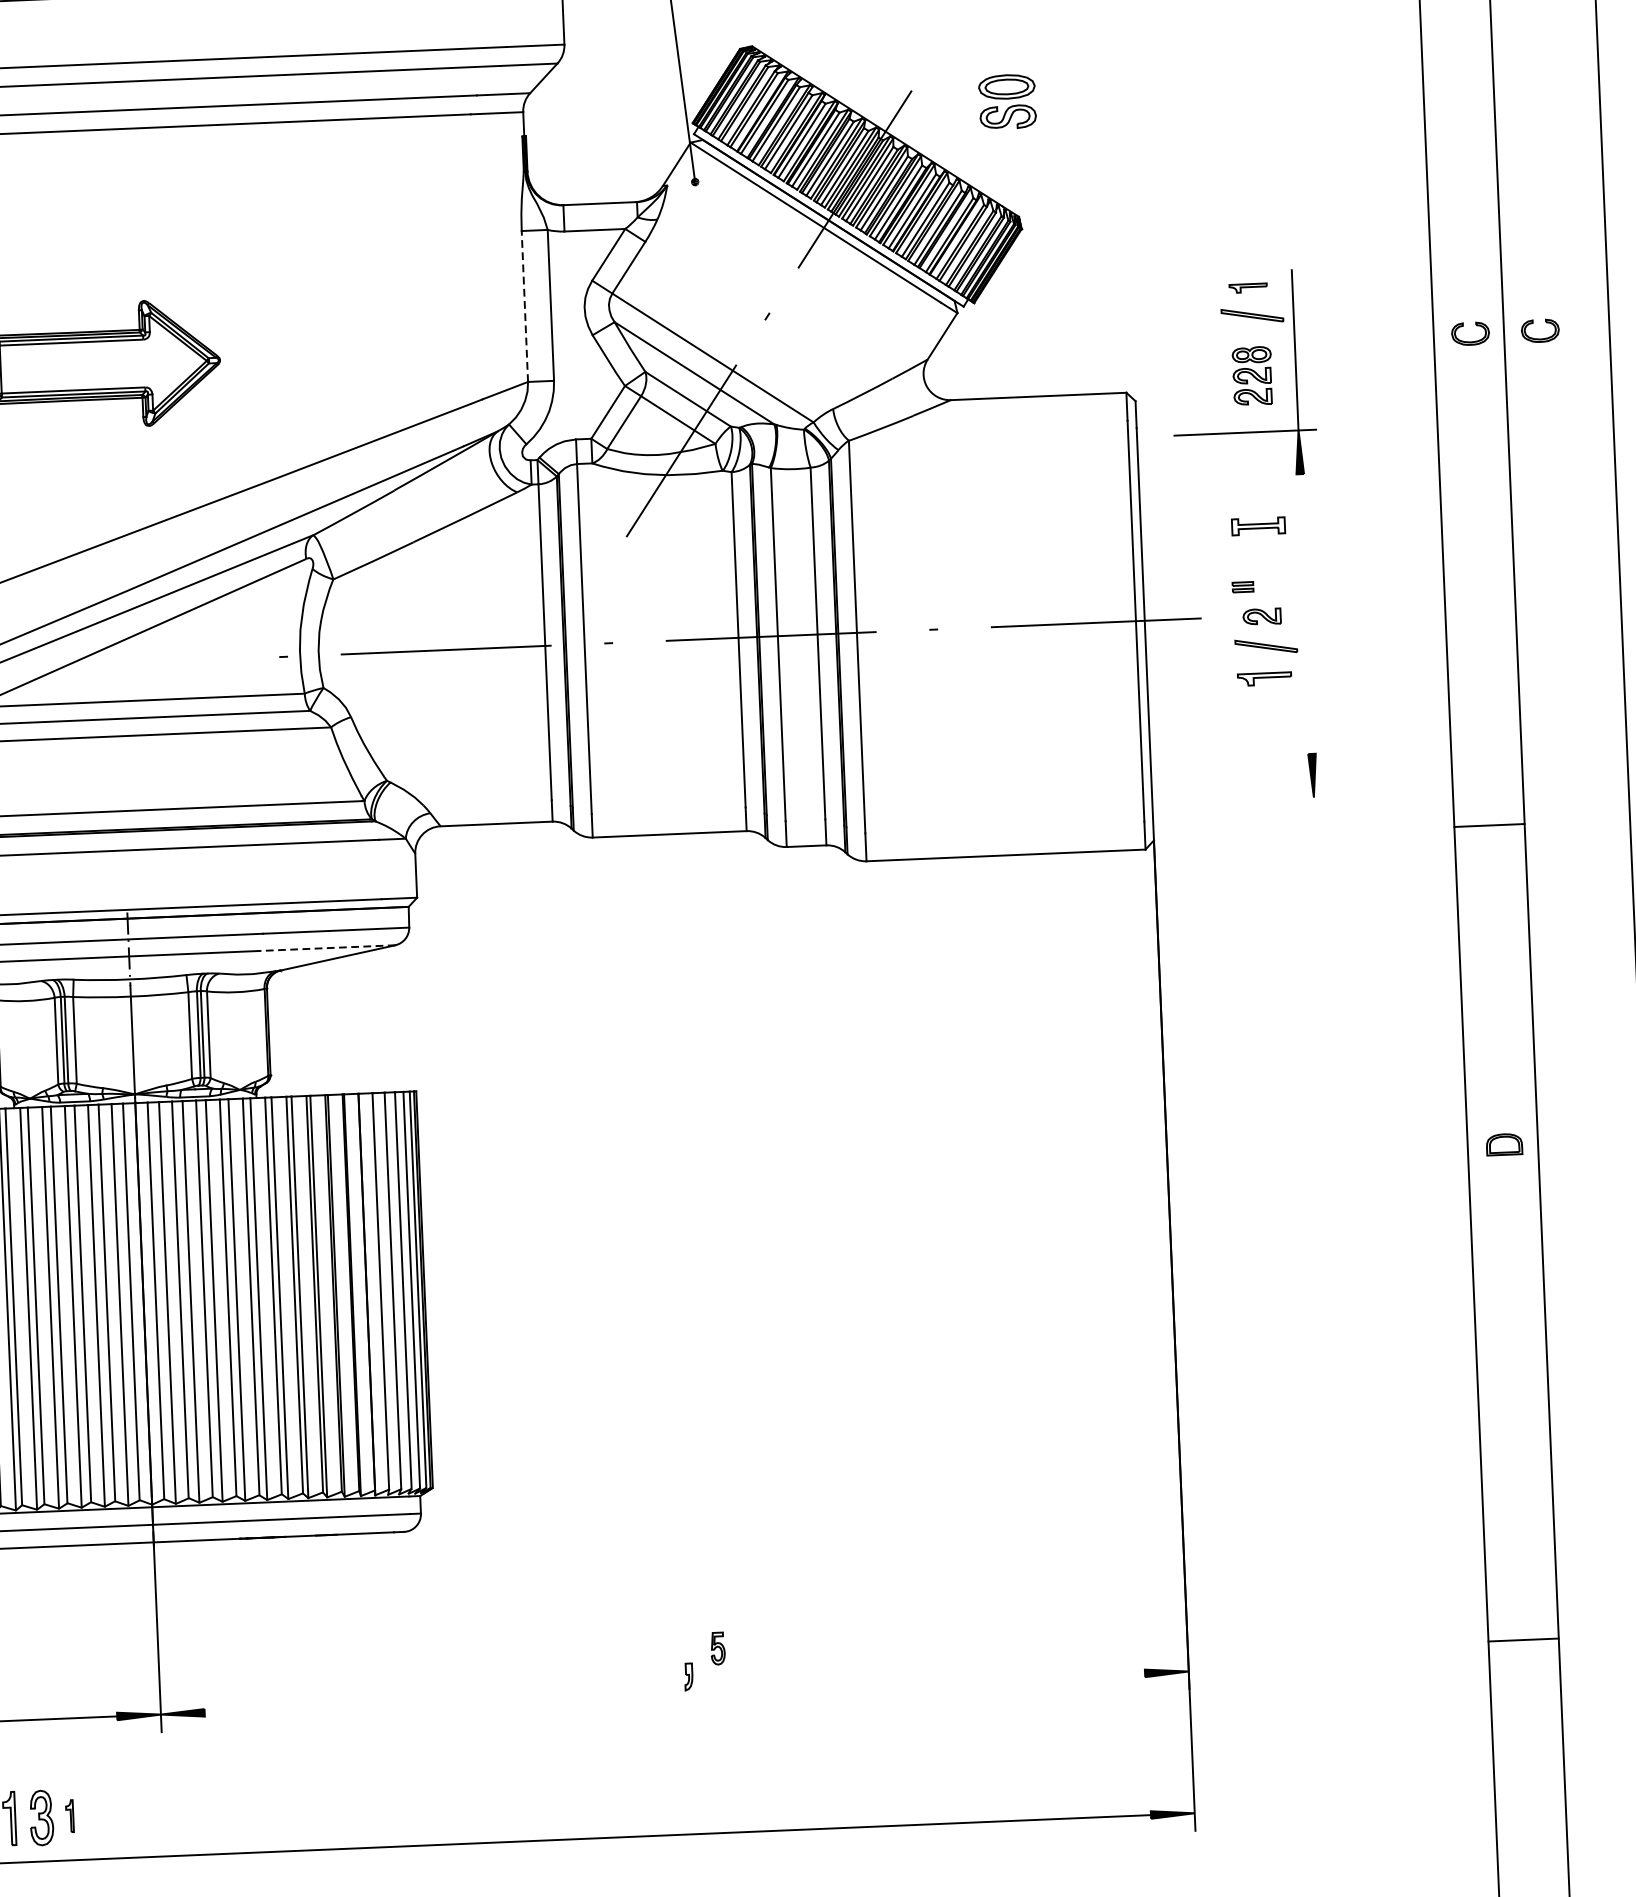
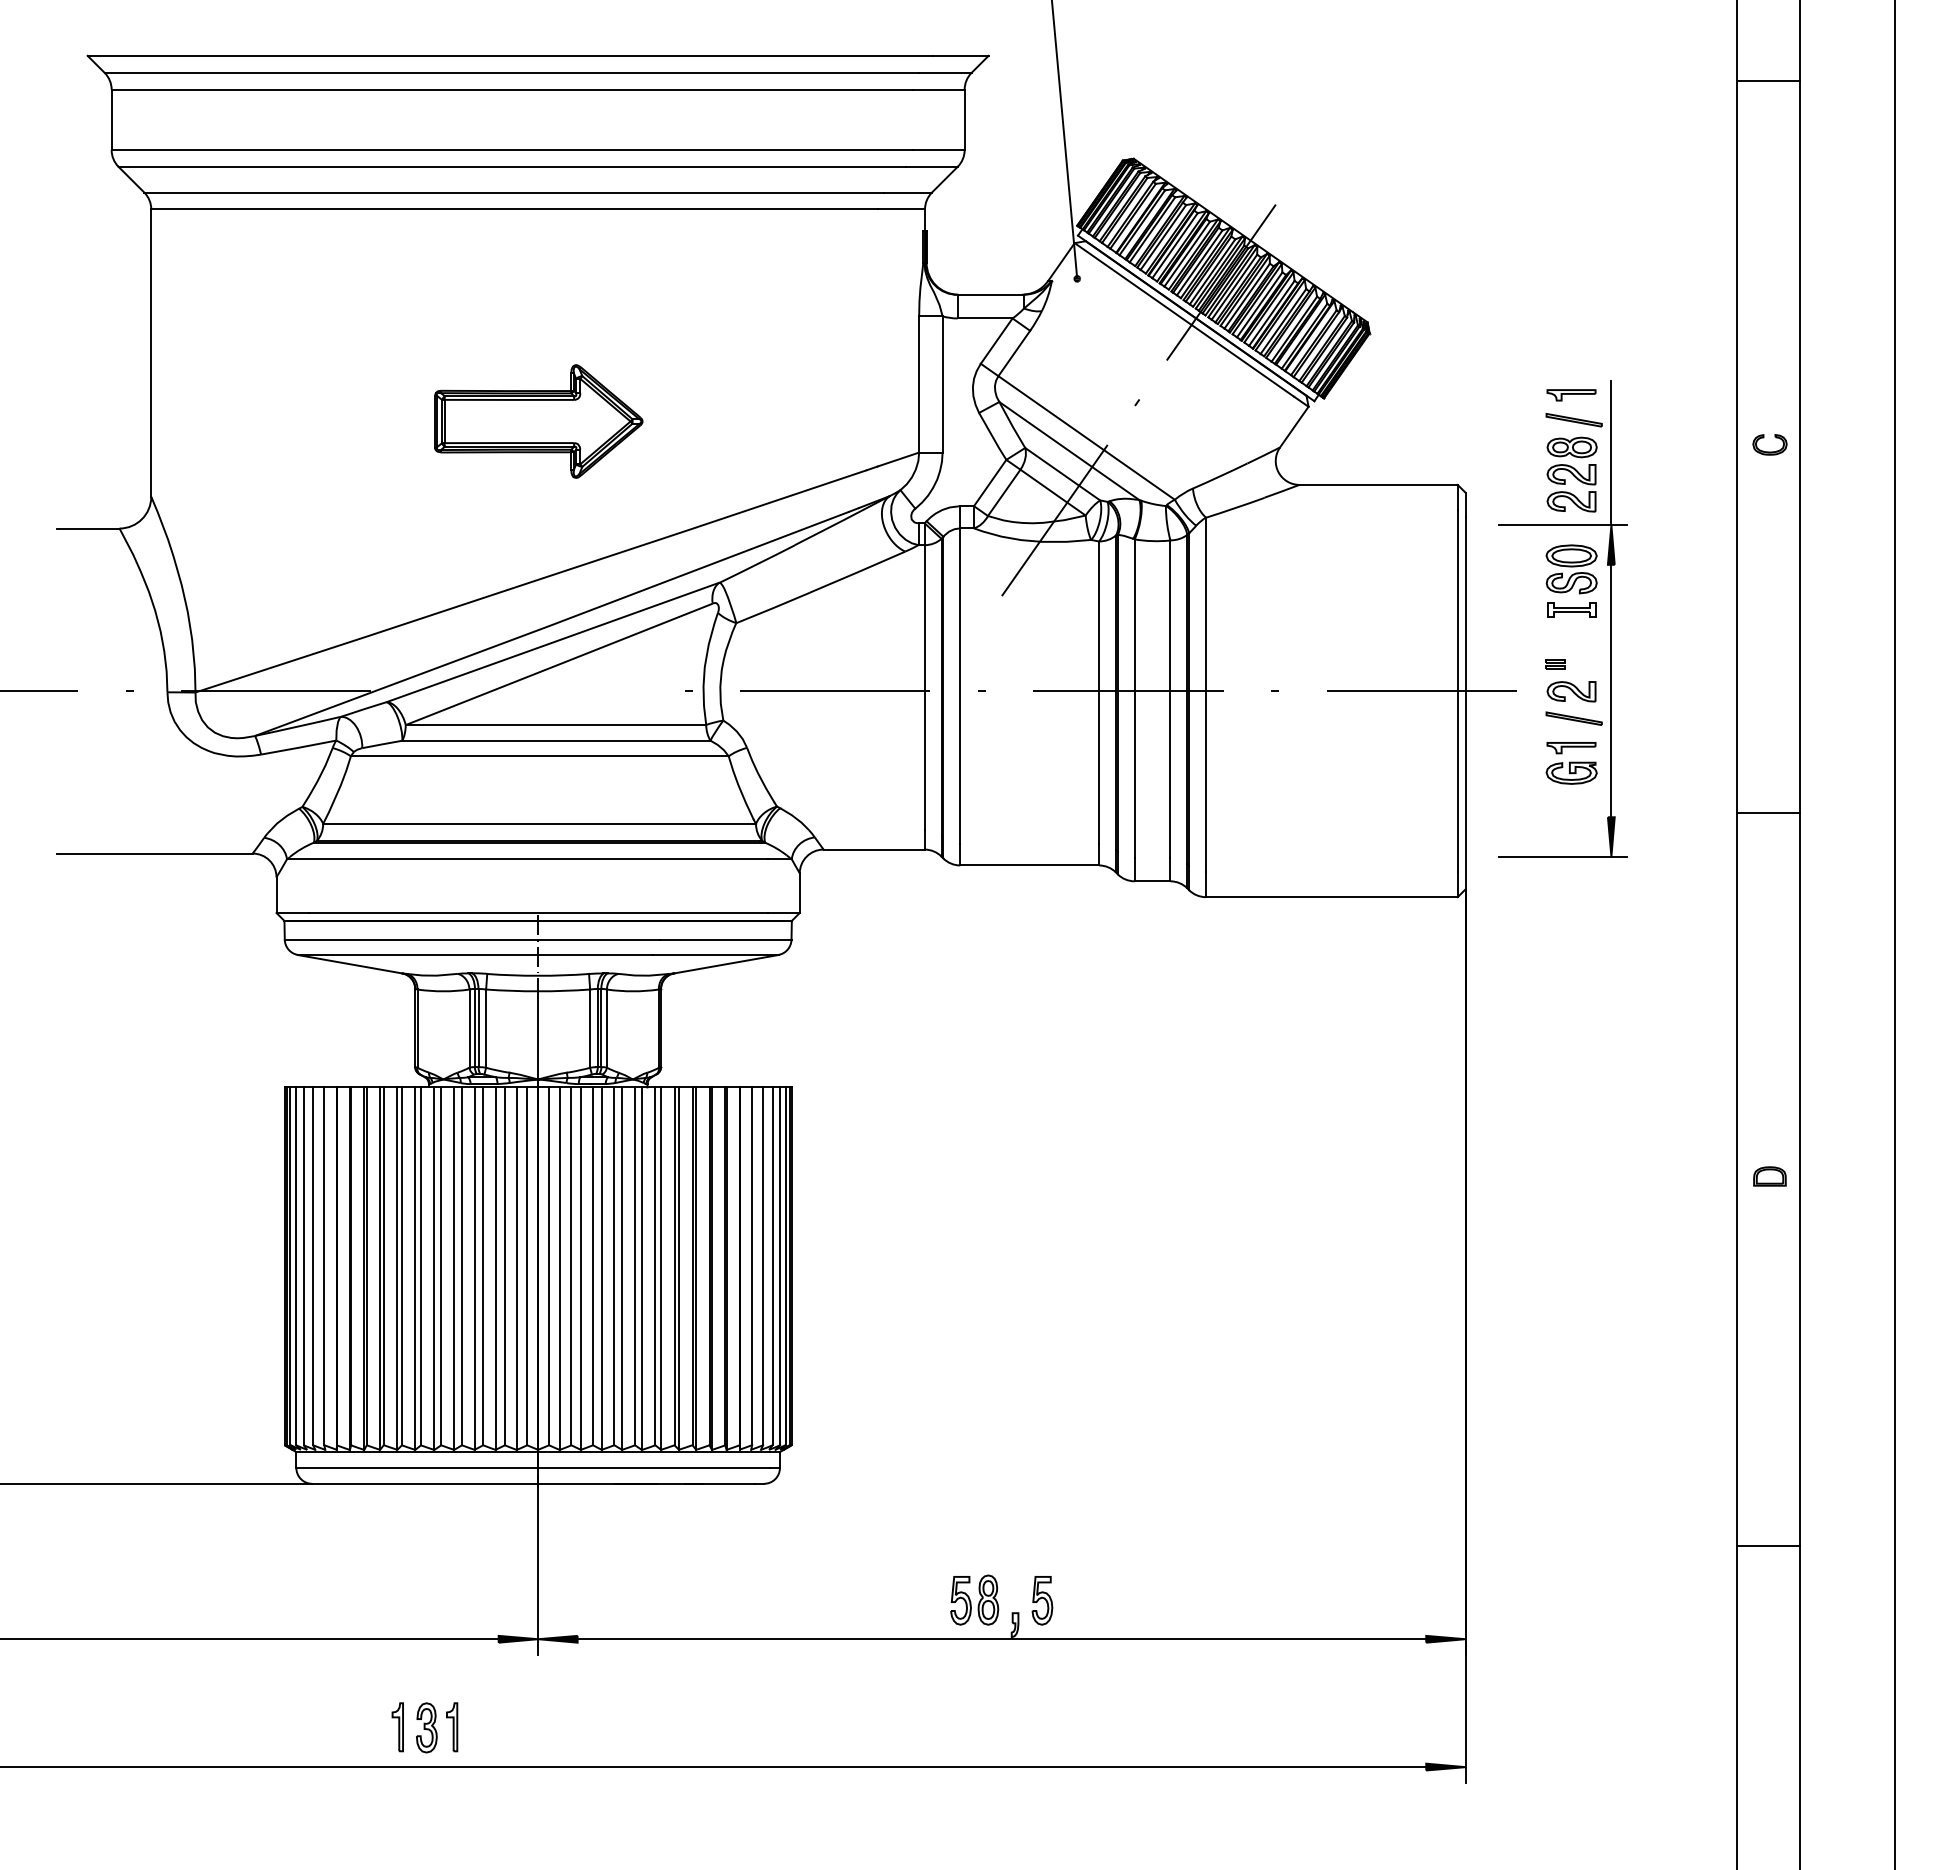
part: (1007, 102) -> (1571, 569), moved
part: (1248, 288) -> (1571, 395), size x1.43
line: (525, 305) -> (919, 383), dashed -> solid
part: (1540, 338) -> (1832, 451), removed
part: (1251, 375) -> (1571, 474), size x1.43
line: (1306, 613) -> (1611, 690), added
part: (1262, 616) -> (1571, 691), size x1.43
part: (1265, 706) -> (1571, 772), added
line: (1260, 799) -> (1563, 856), added
line: (1489, 825) -> (1768, 813), moved
line: (325, 948) -> (715, 955), dashed -> solid
line: (1523, 1640) -> (1768, 1545), moved
part: (718, 1648) -> (1042, 1600), size x1.67
part: (642, 1650) -> (974, 1599), added
line: (674, 1693) -> (1001, 1639), added
part: (70, 1816) -> (452, 1727), size x1.67

